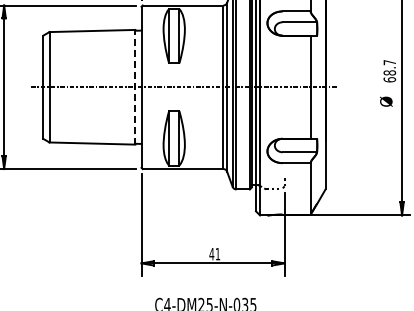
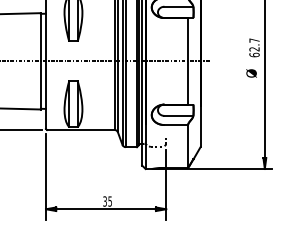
text: (389, 72) -> (254, 48), 68.7 -> 62.7
line: (135, 86) -> (40, 60), dashed -> solid
text: (214, 253) -> (107, 200), 41 -> 35

